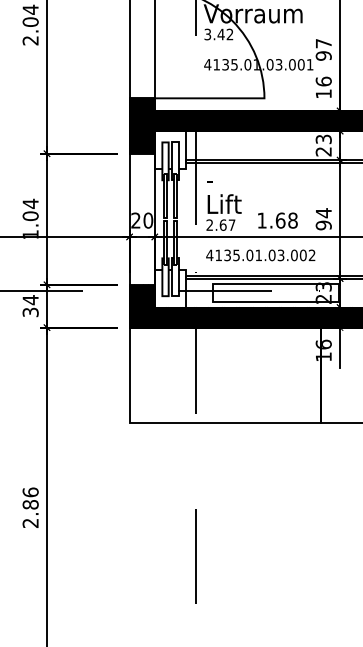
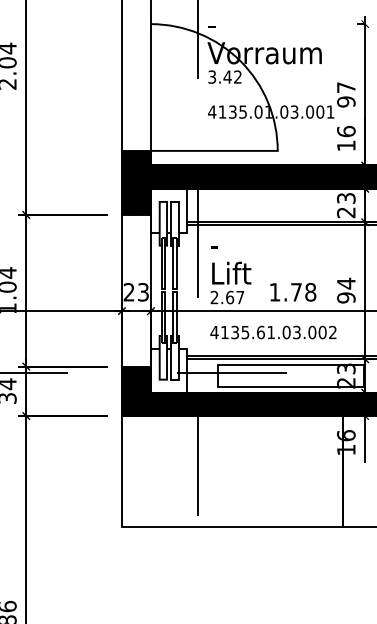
text: (148, 220) -> (143, 292), 20 -> 23
text: (280, 220) -> (296, 292), 1.68 -> 1.78
text: (249, 254) -> (260, 331), 4135.01.03.002 -> 4135.61.03.002

